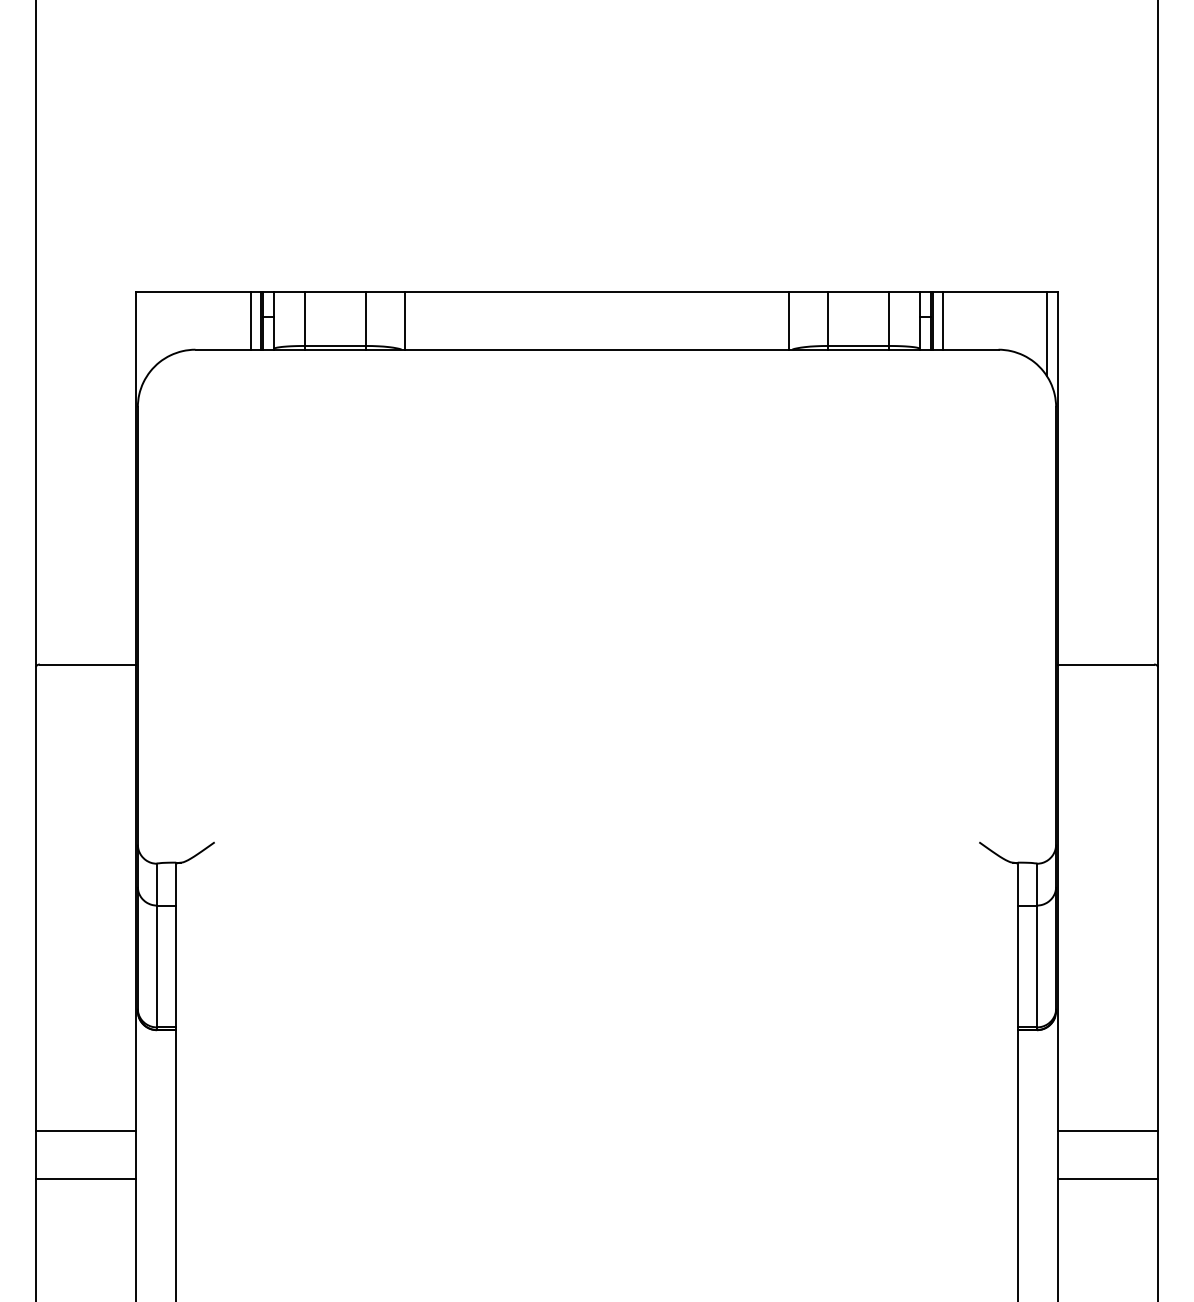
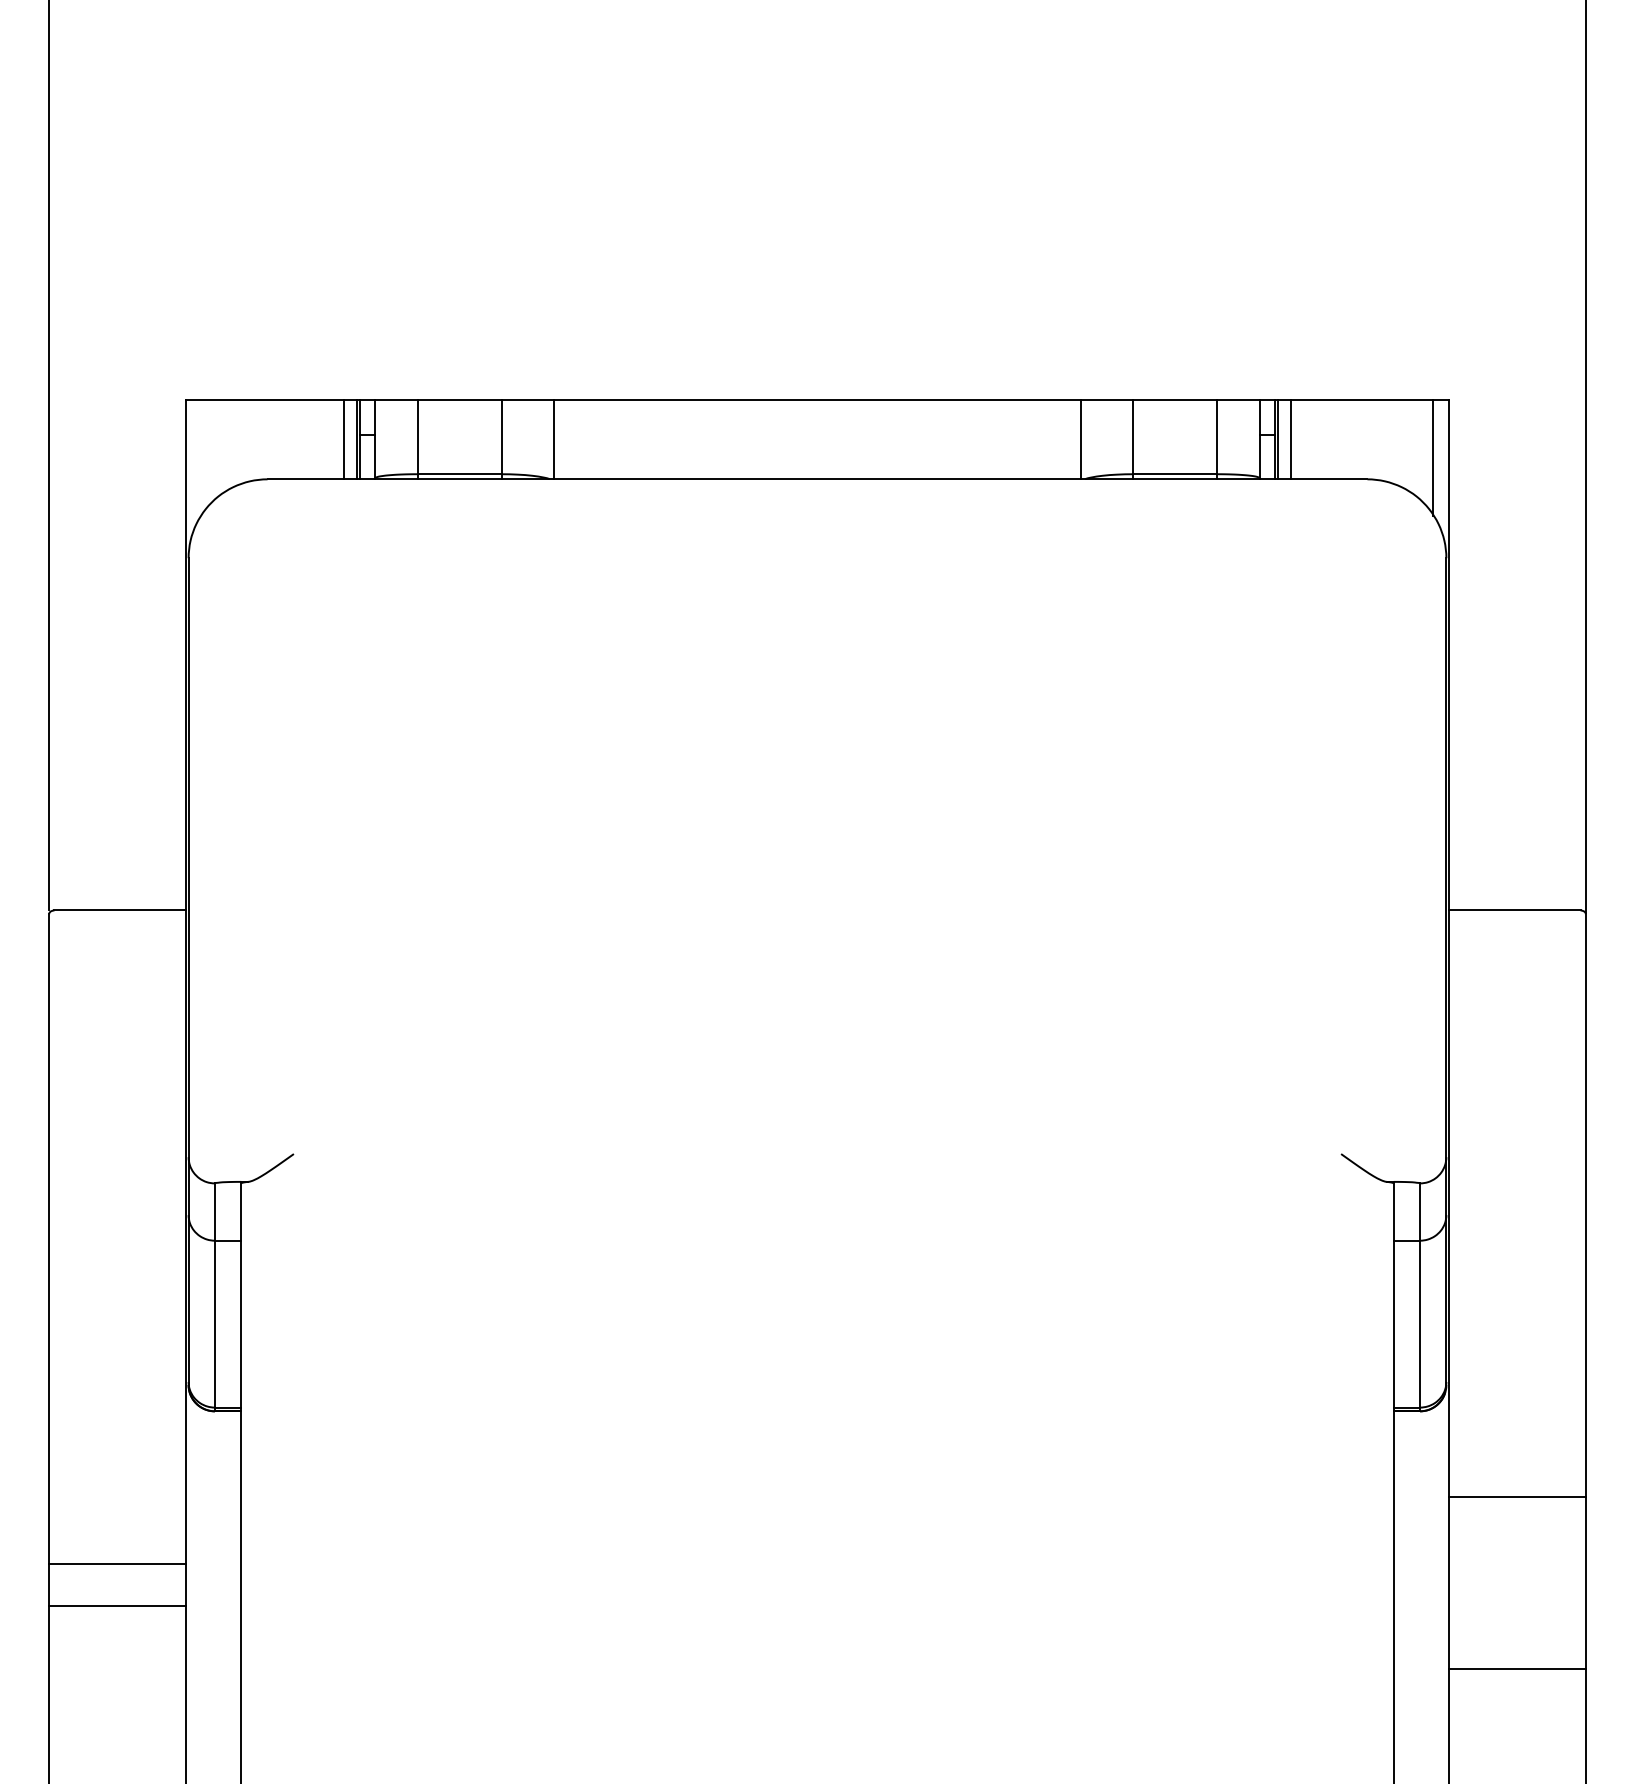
line: (85, 1131) -> (117, 1606), moved
line: (1108, 1131) -> (1517, 1497), moved
line: (85, 1178) -> (117, 1563), moved
line: (1108, 1178) -> (1517, 1668), moved

